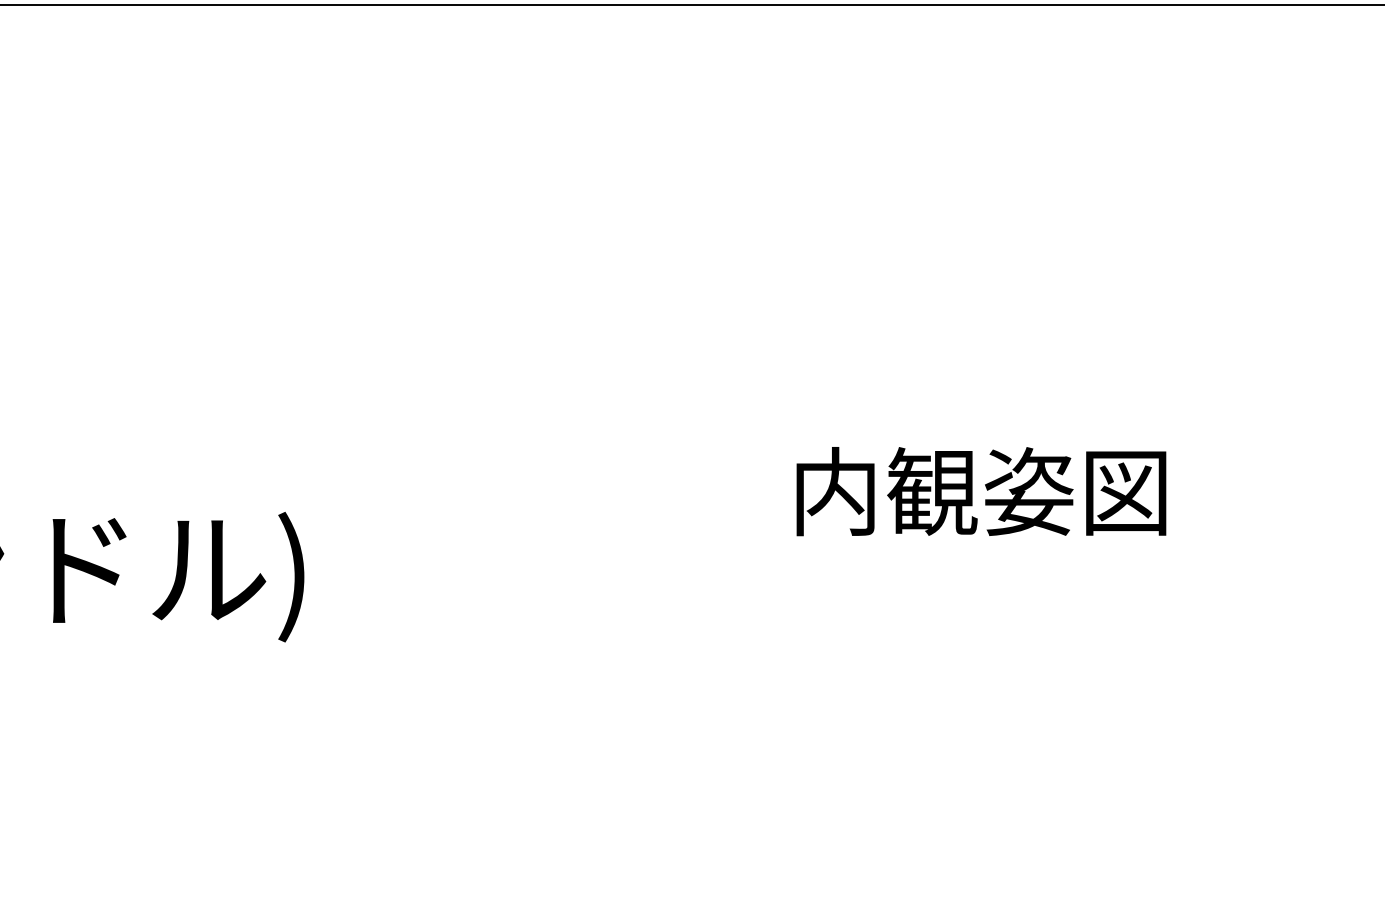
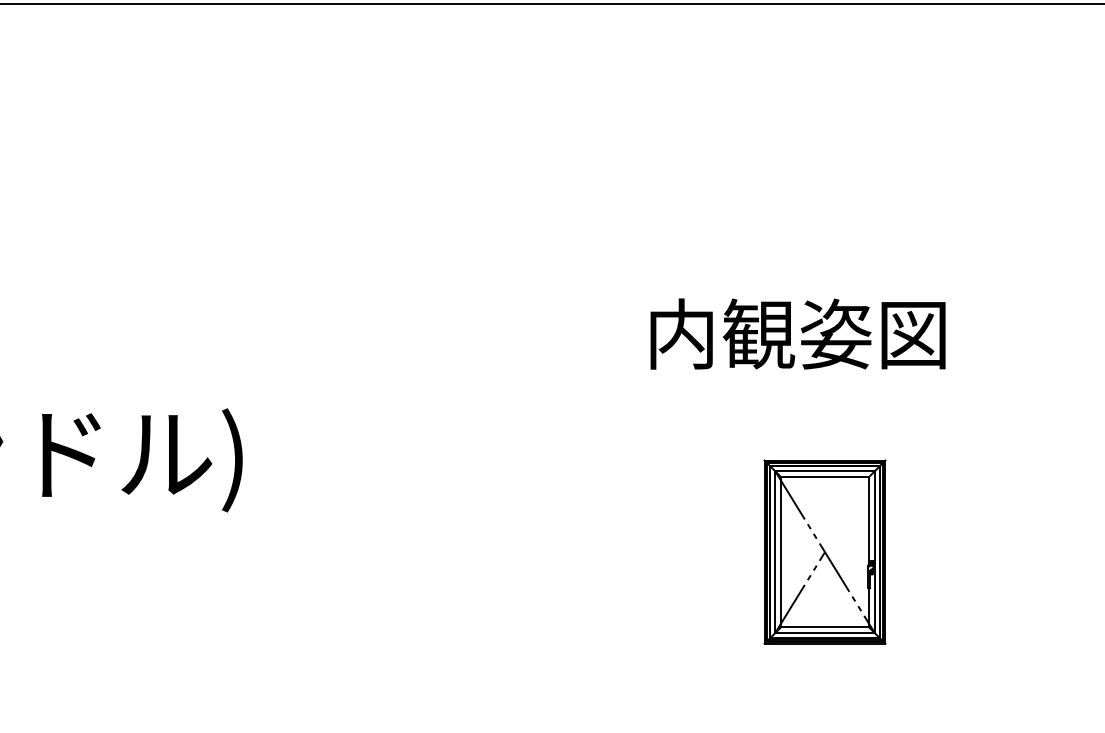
text: (980, 490) -> (797, 333), moved
part: (1033, 691) -> (824, 551), added

